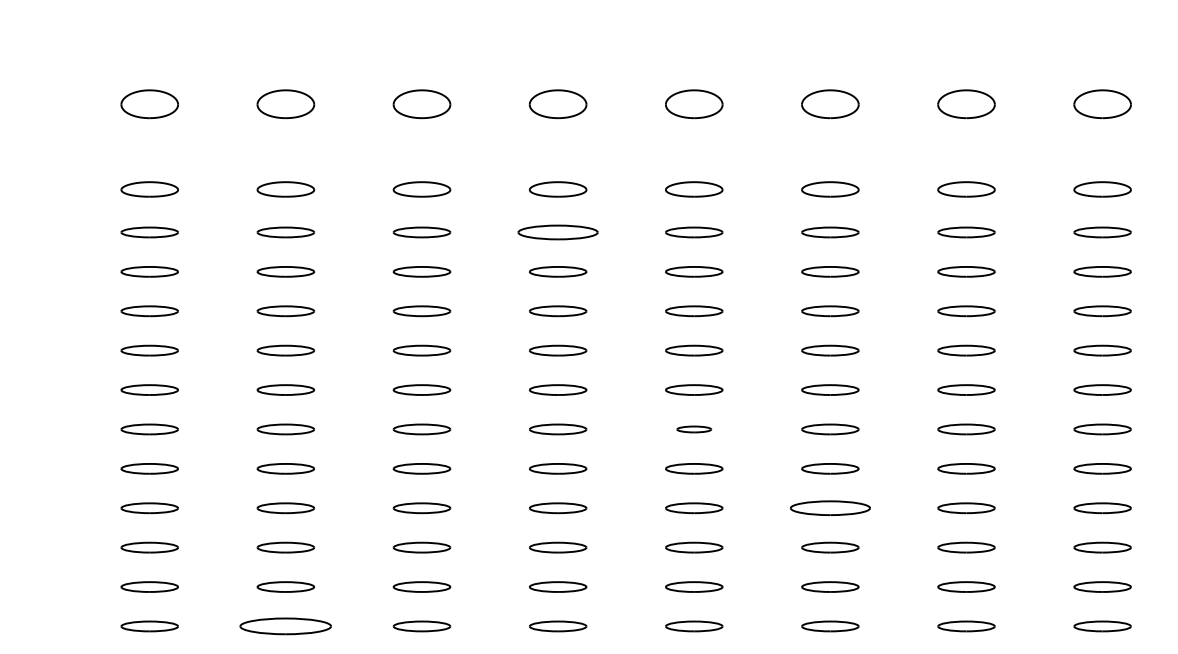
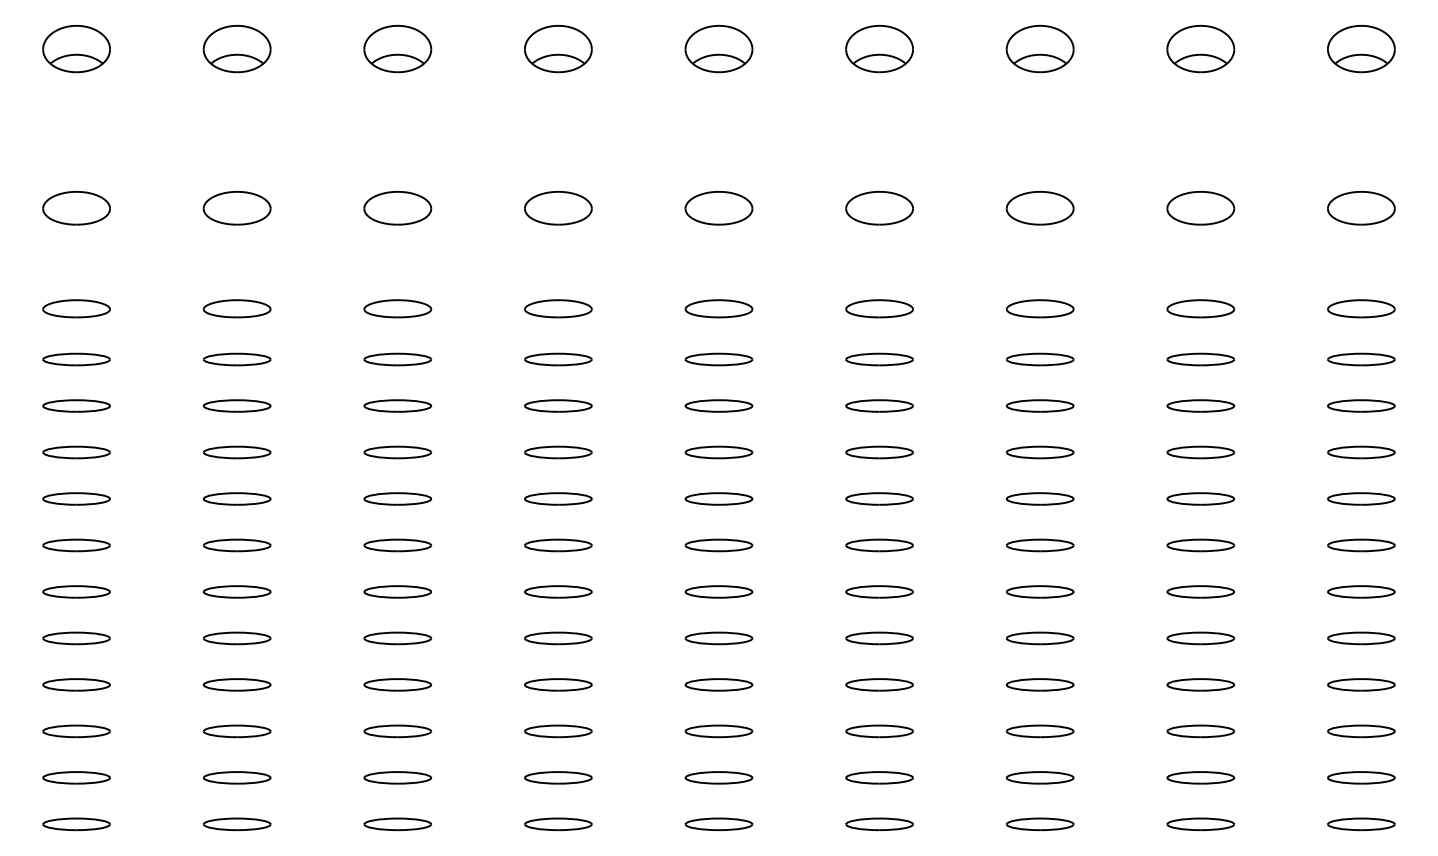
part: (558, 232) -> (558, 359), size x0.71
part: (693, 429) -> (718, 591), size x1.67
part: (830, 507) -> (879, 684), size x0.71
part: (286, 626) -> (237, 824), size x0.62

